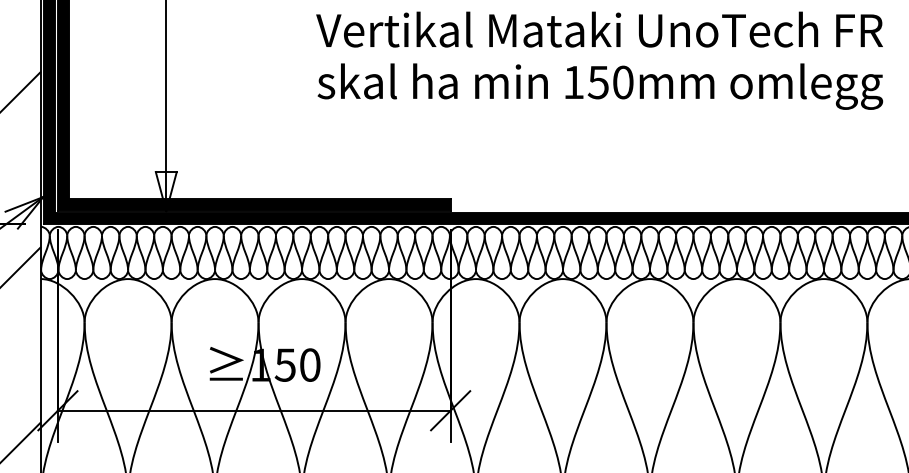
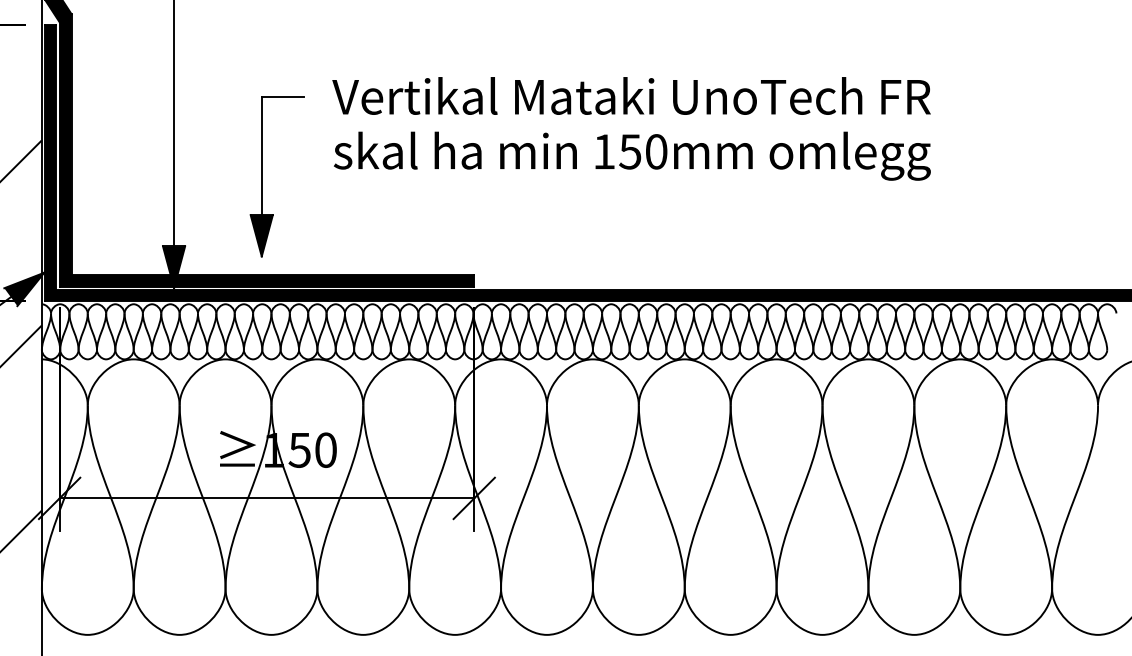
part: (250, 105) -> (262, 176), added
fill: (166, 191) -> (174, 266), added
fill: (24, 212) -> (24, 289), added

